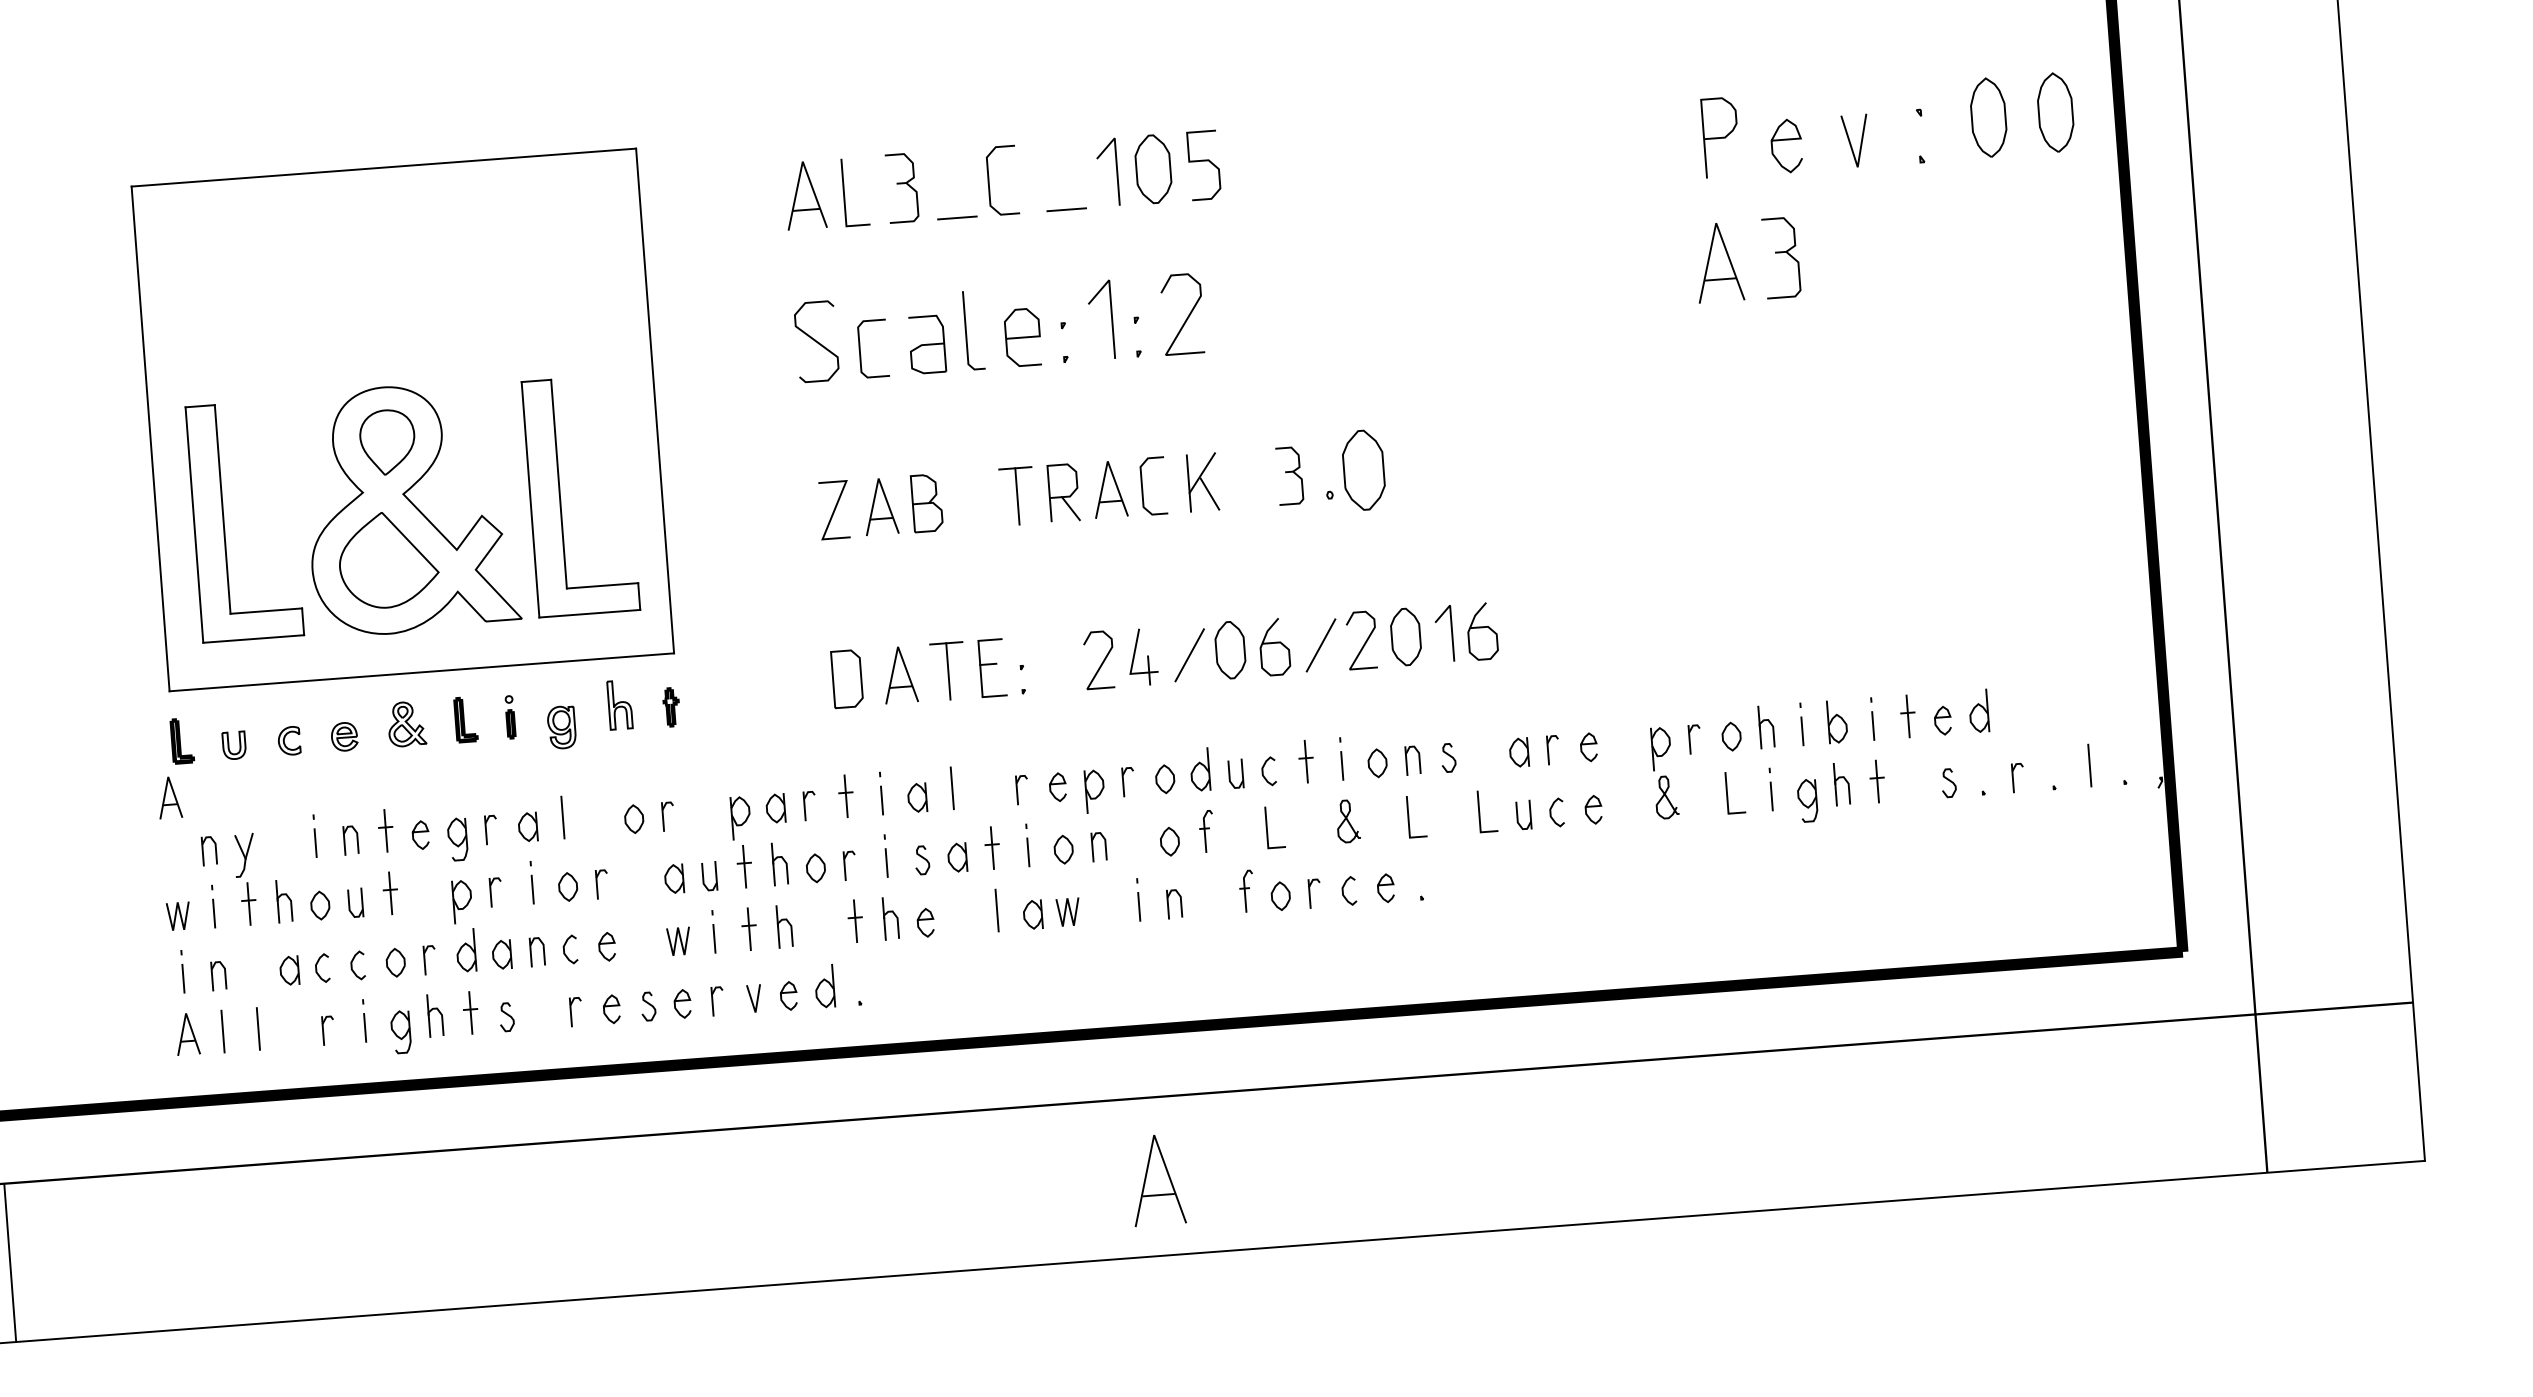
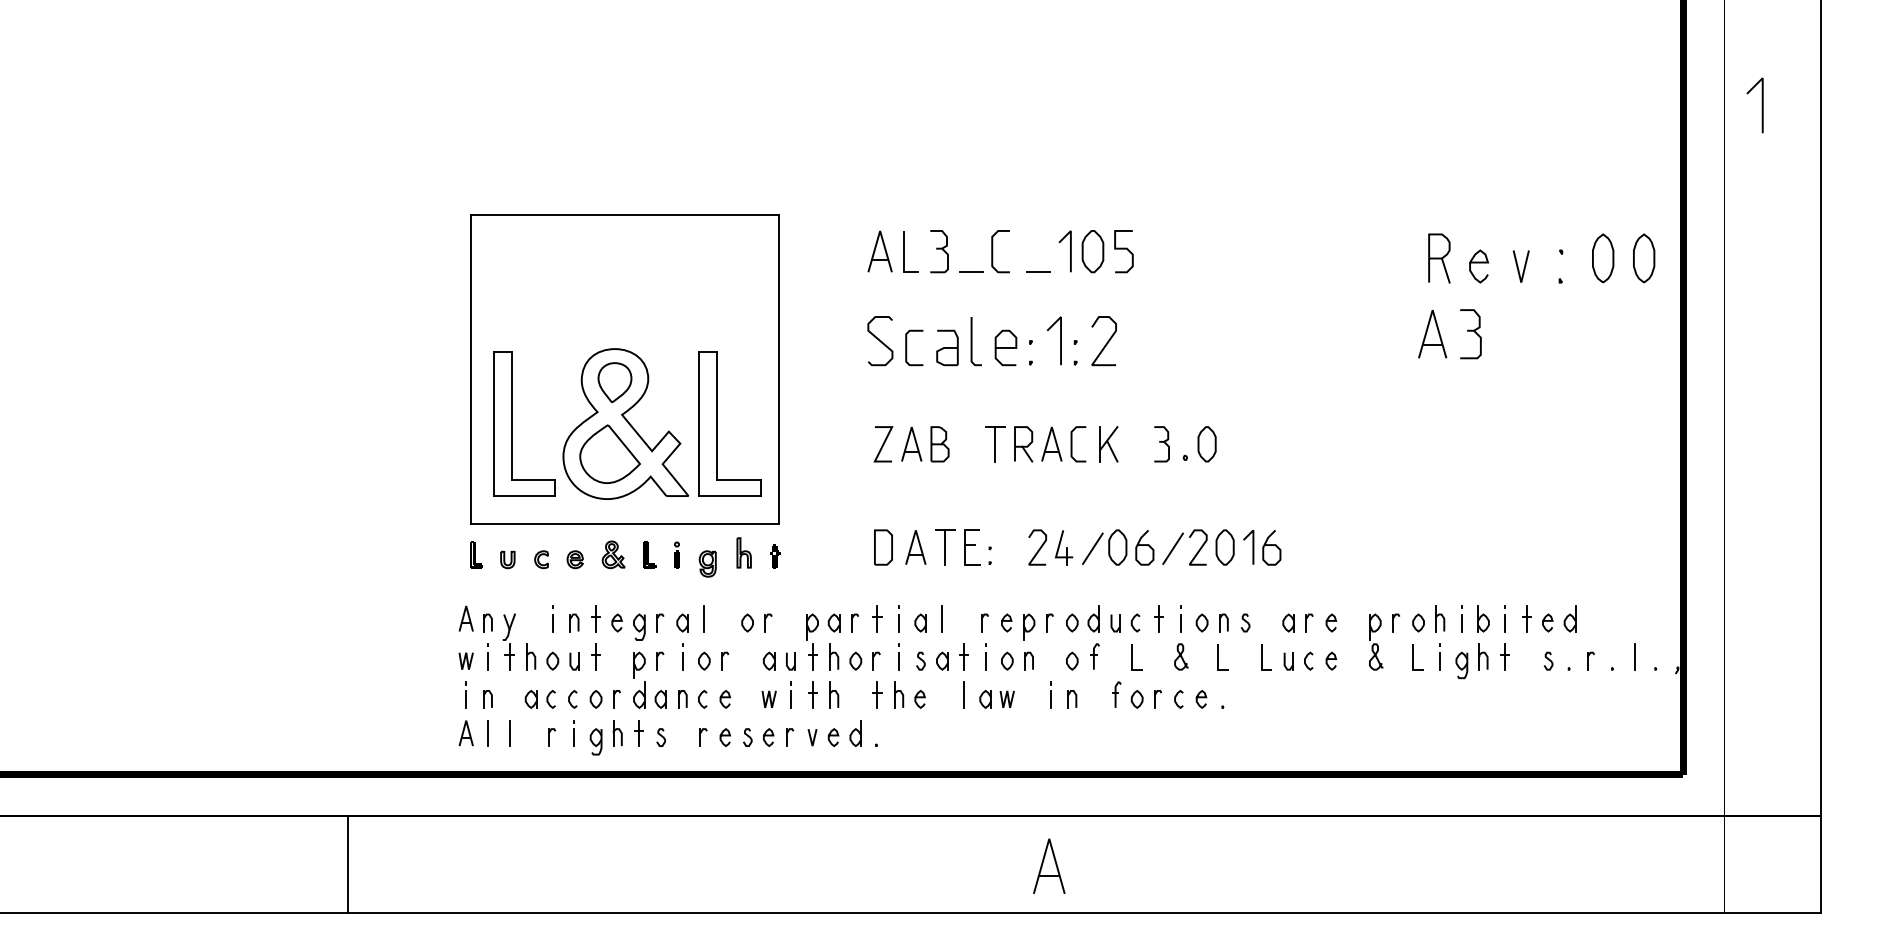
line: (1732, 156) -> (1445, 270), added
part: (1362, 470) -> (1206, 444), size x0.71
part: (168, 797) -> (465, 618), moved

